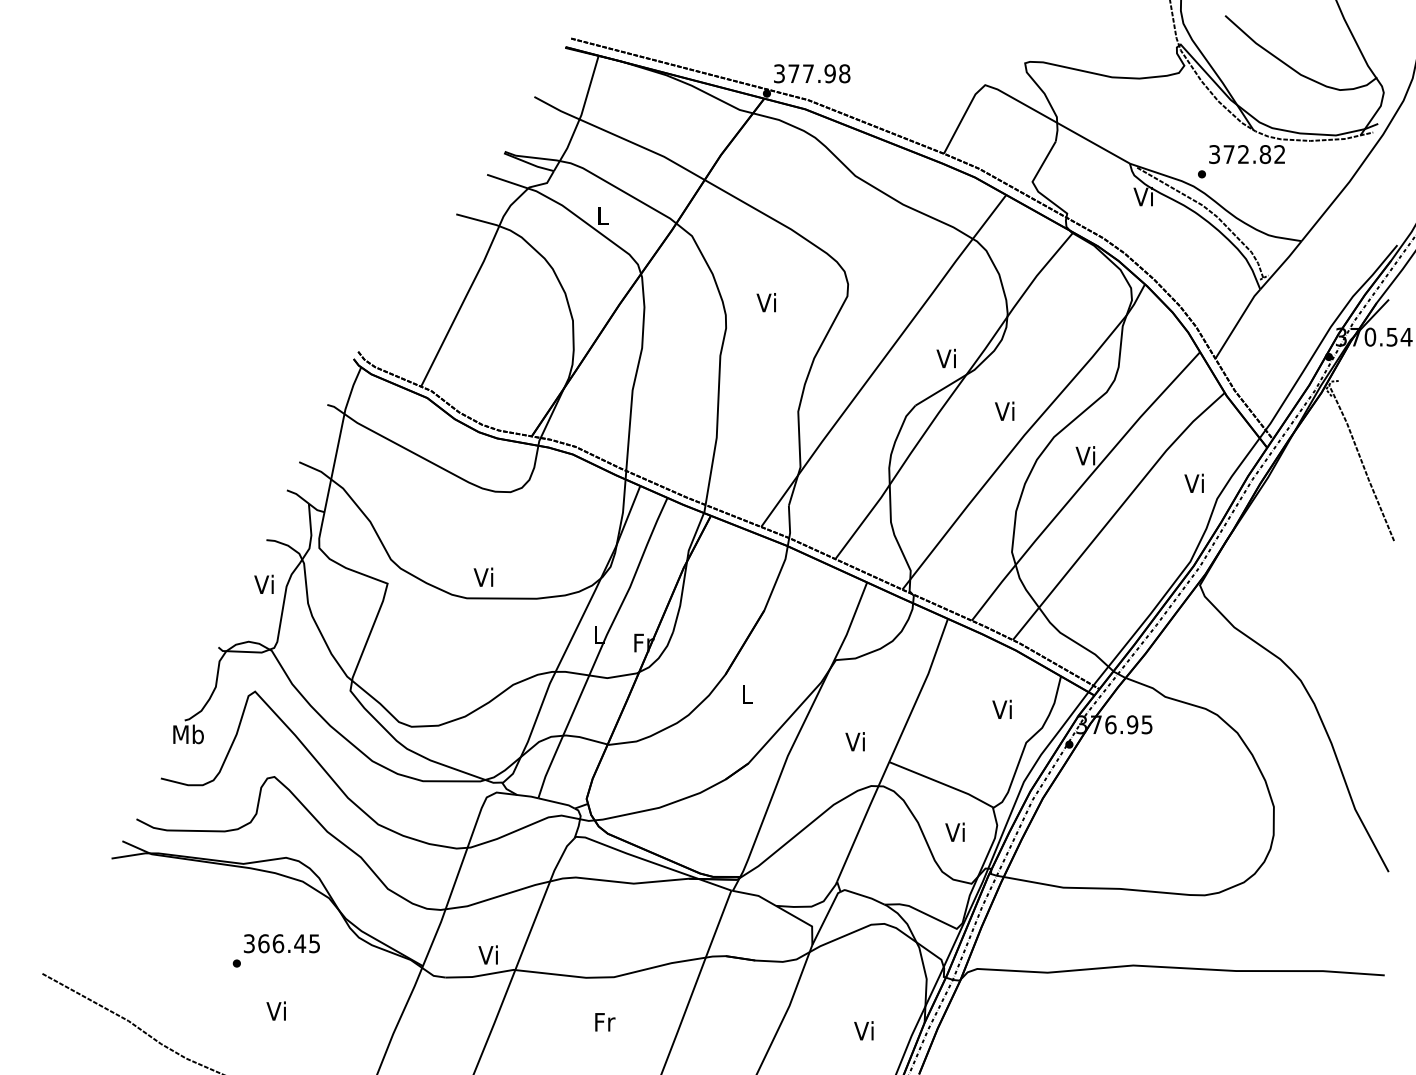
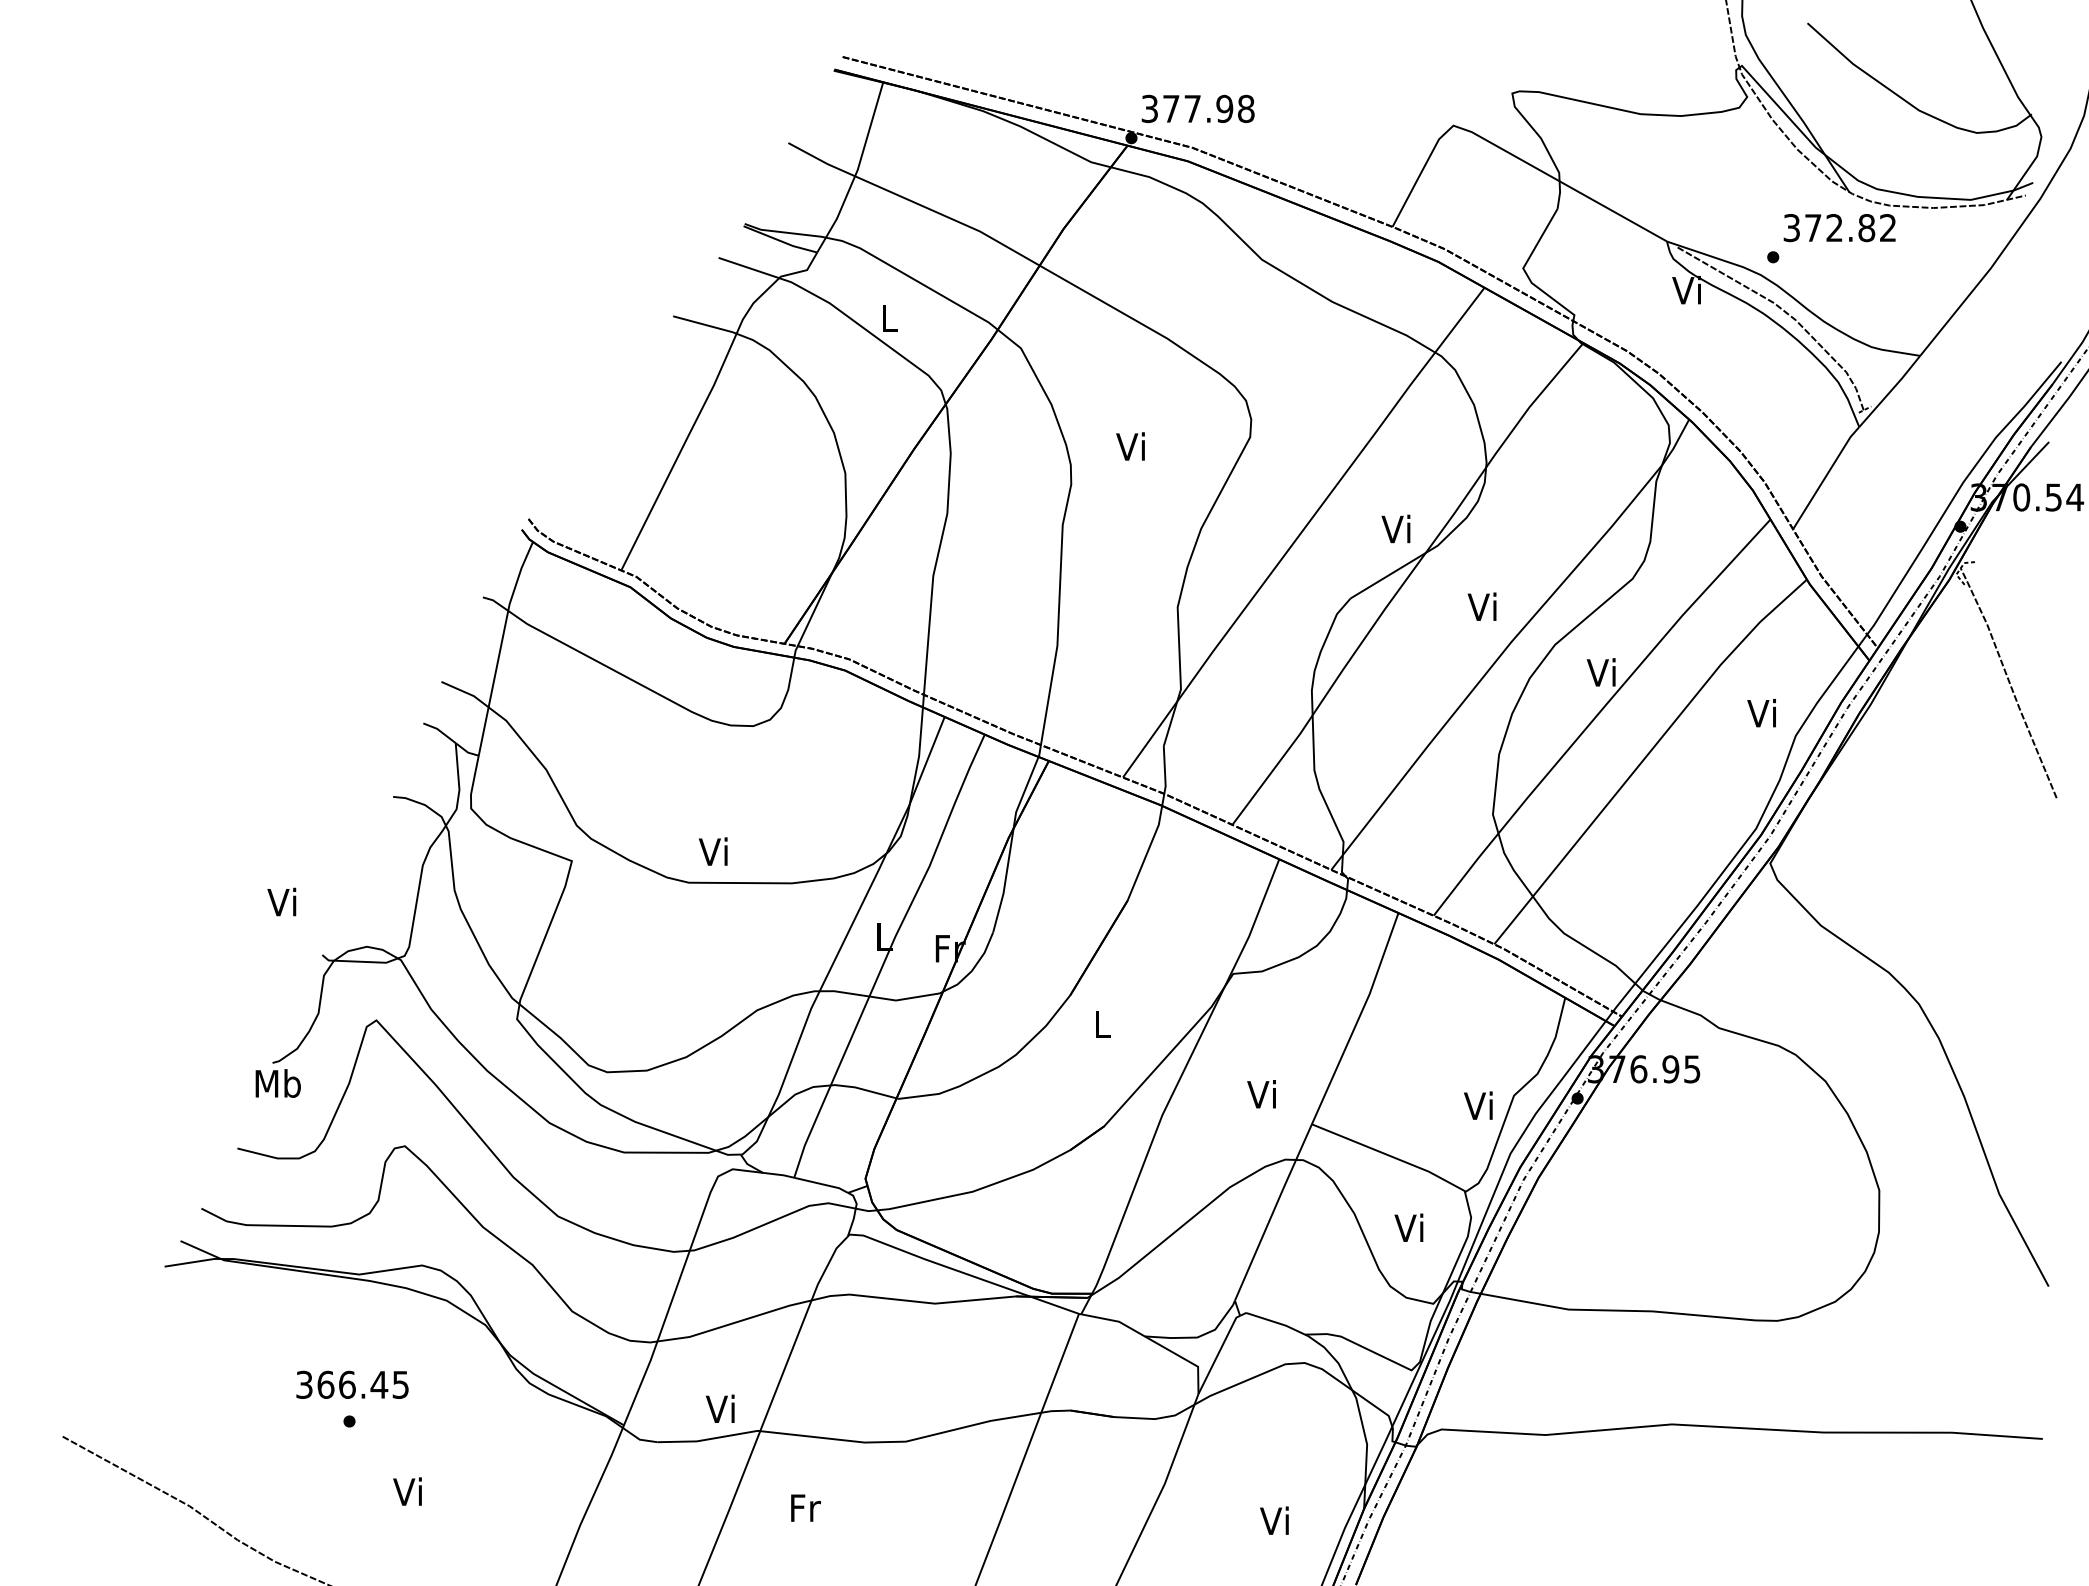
text: (263, 583) -> (281, 900), moved
text: (1001, 708) -> (1477, 1104), moved
text: (281, 943) -> (351, 1384), moved
text: (605, 1022) -> (806, 1508), moved

